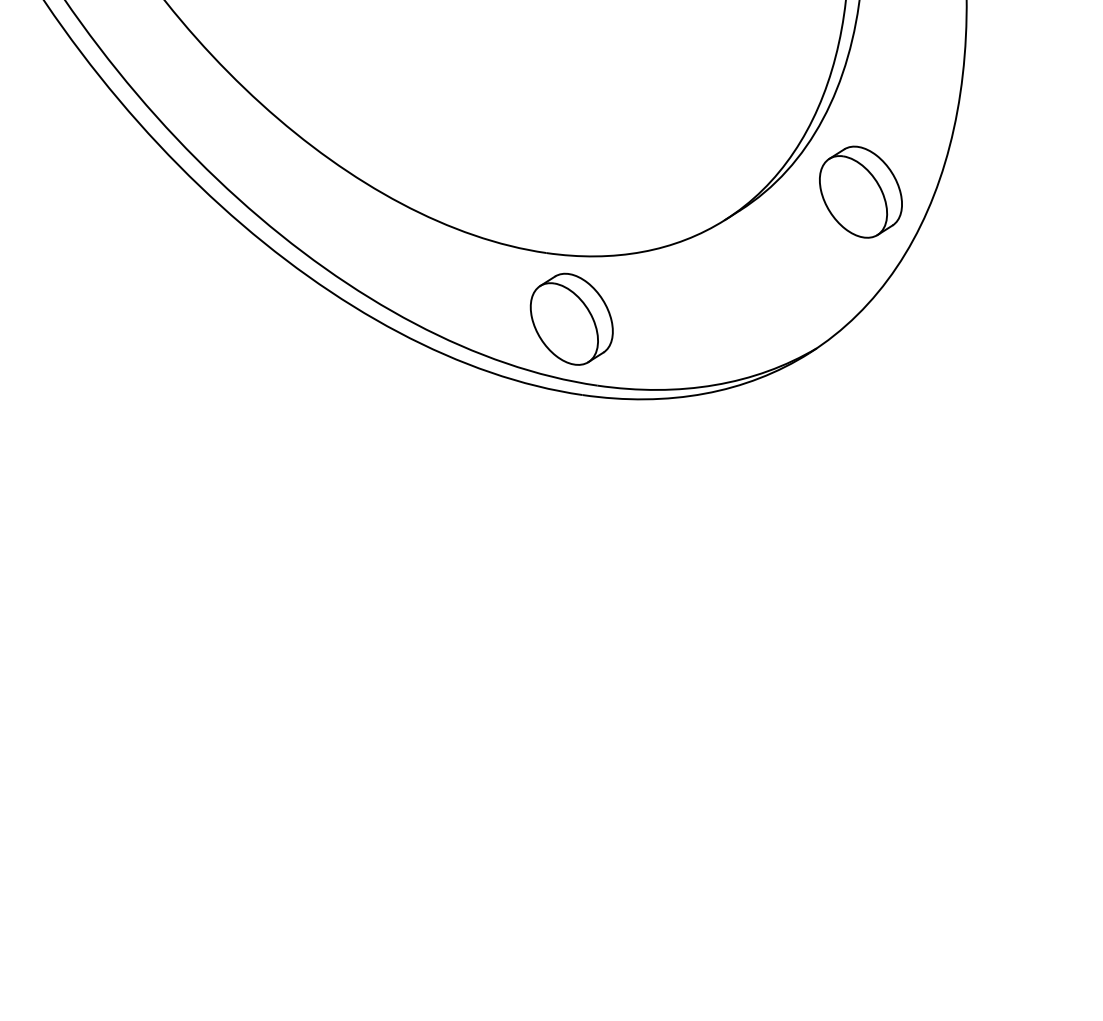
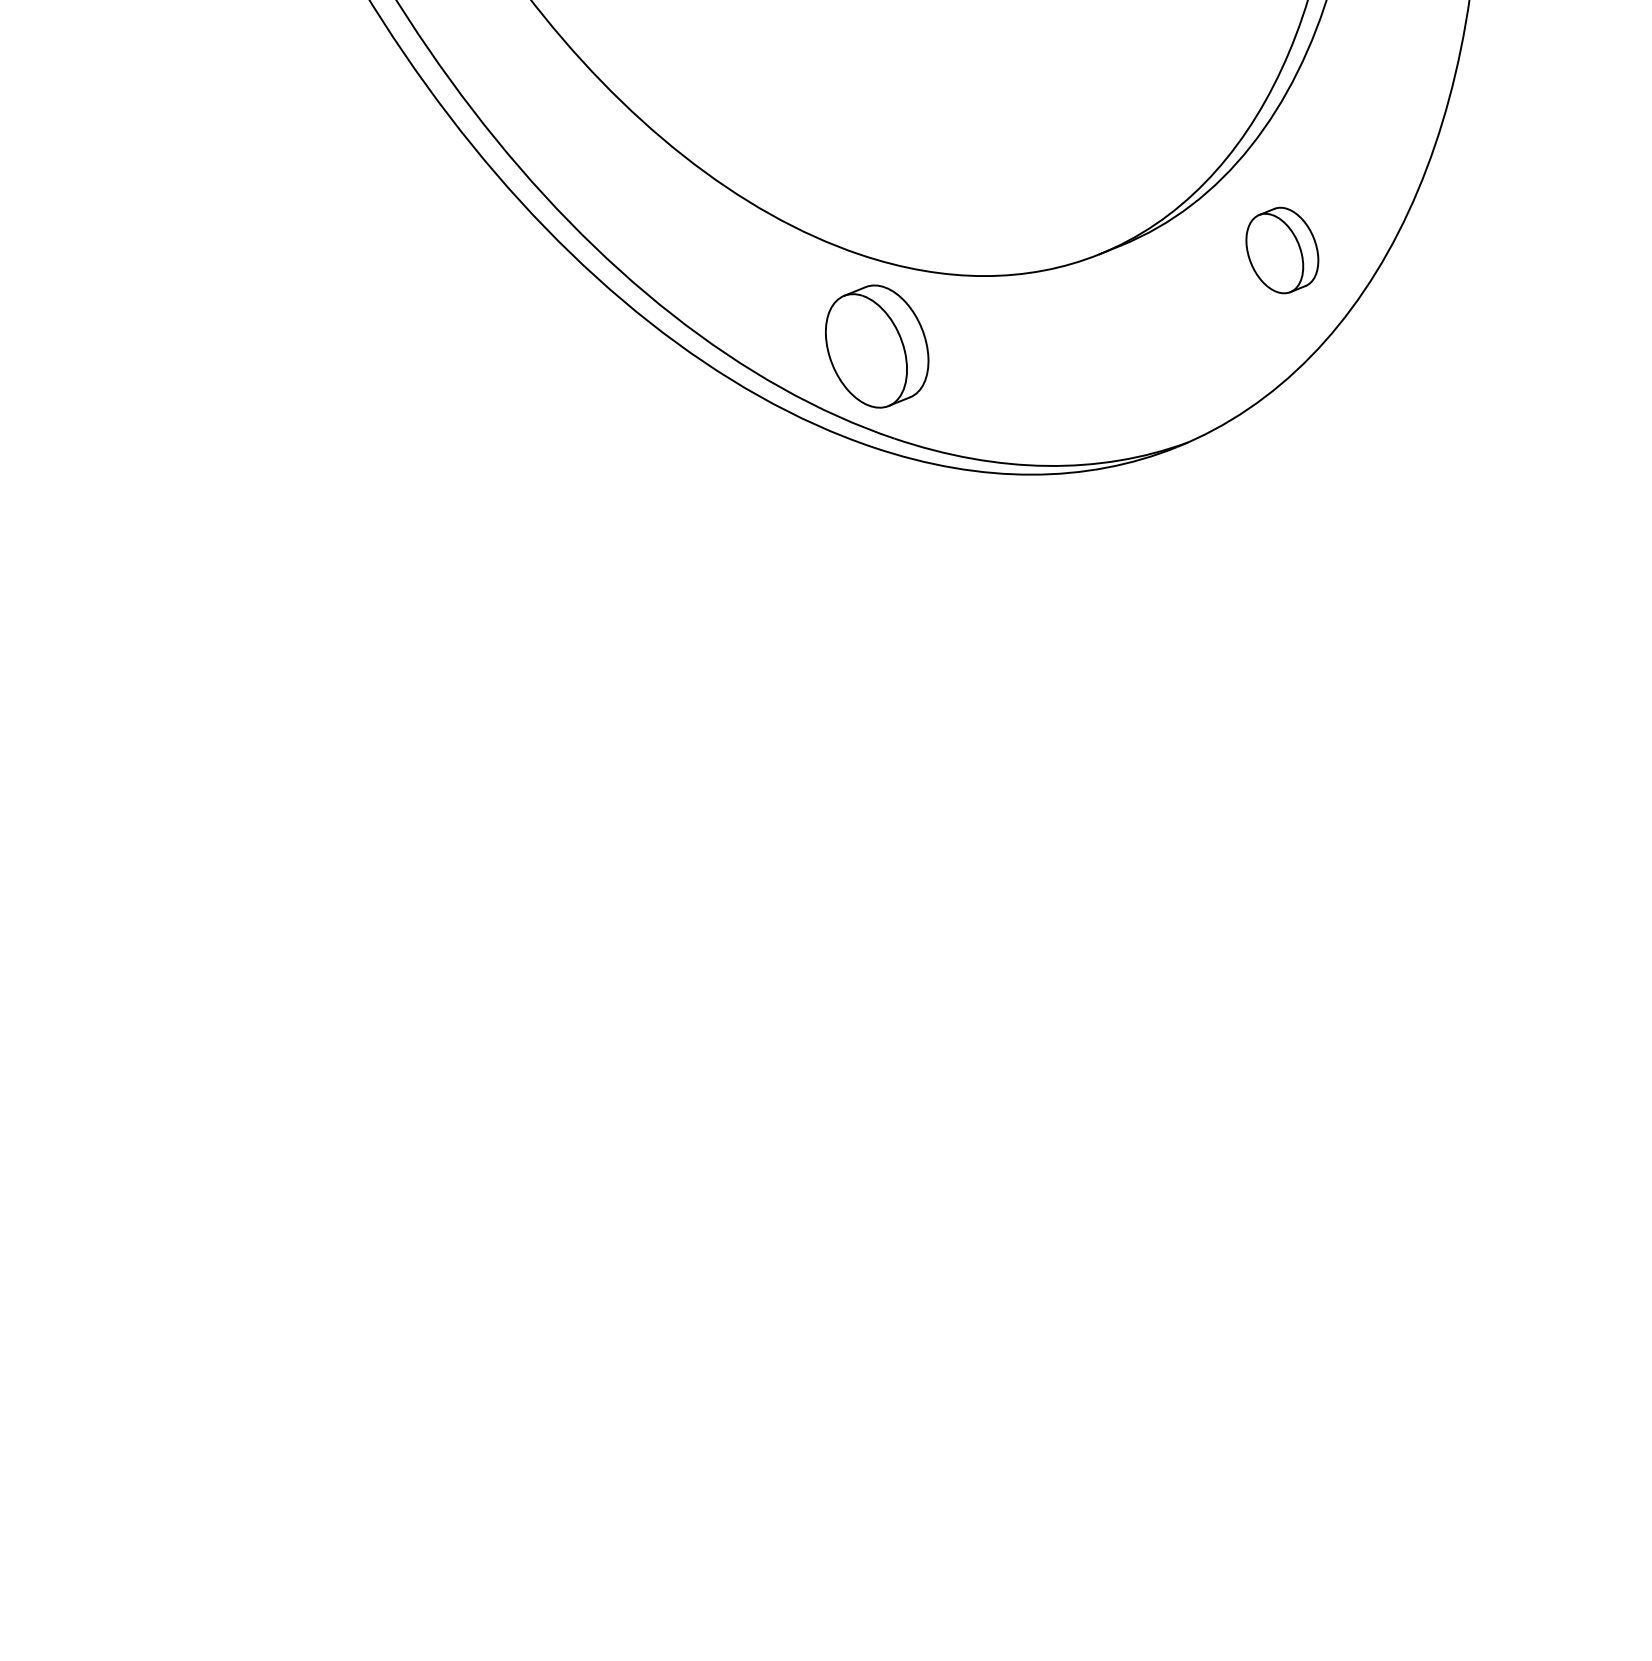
part: (861, 192) -> (1282, 250), size x0.7

